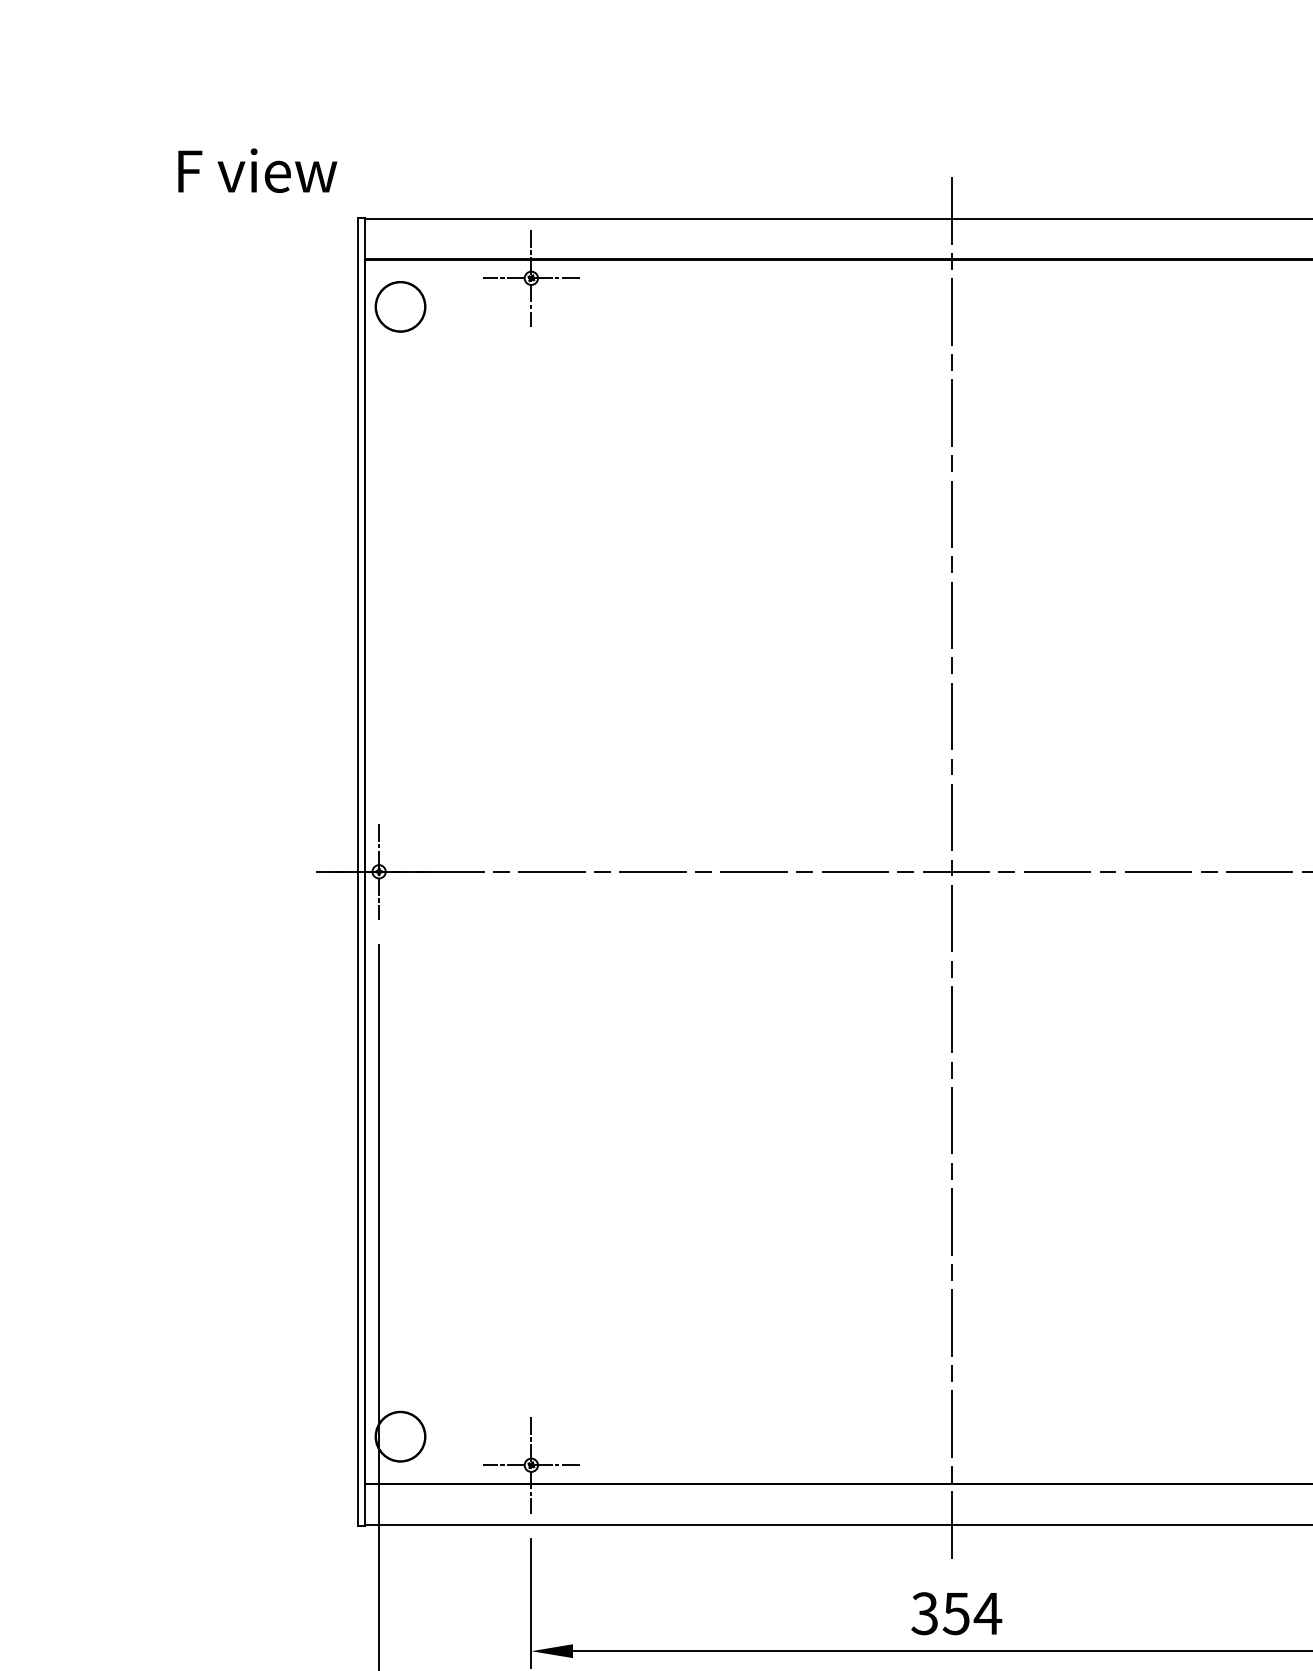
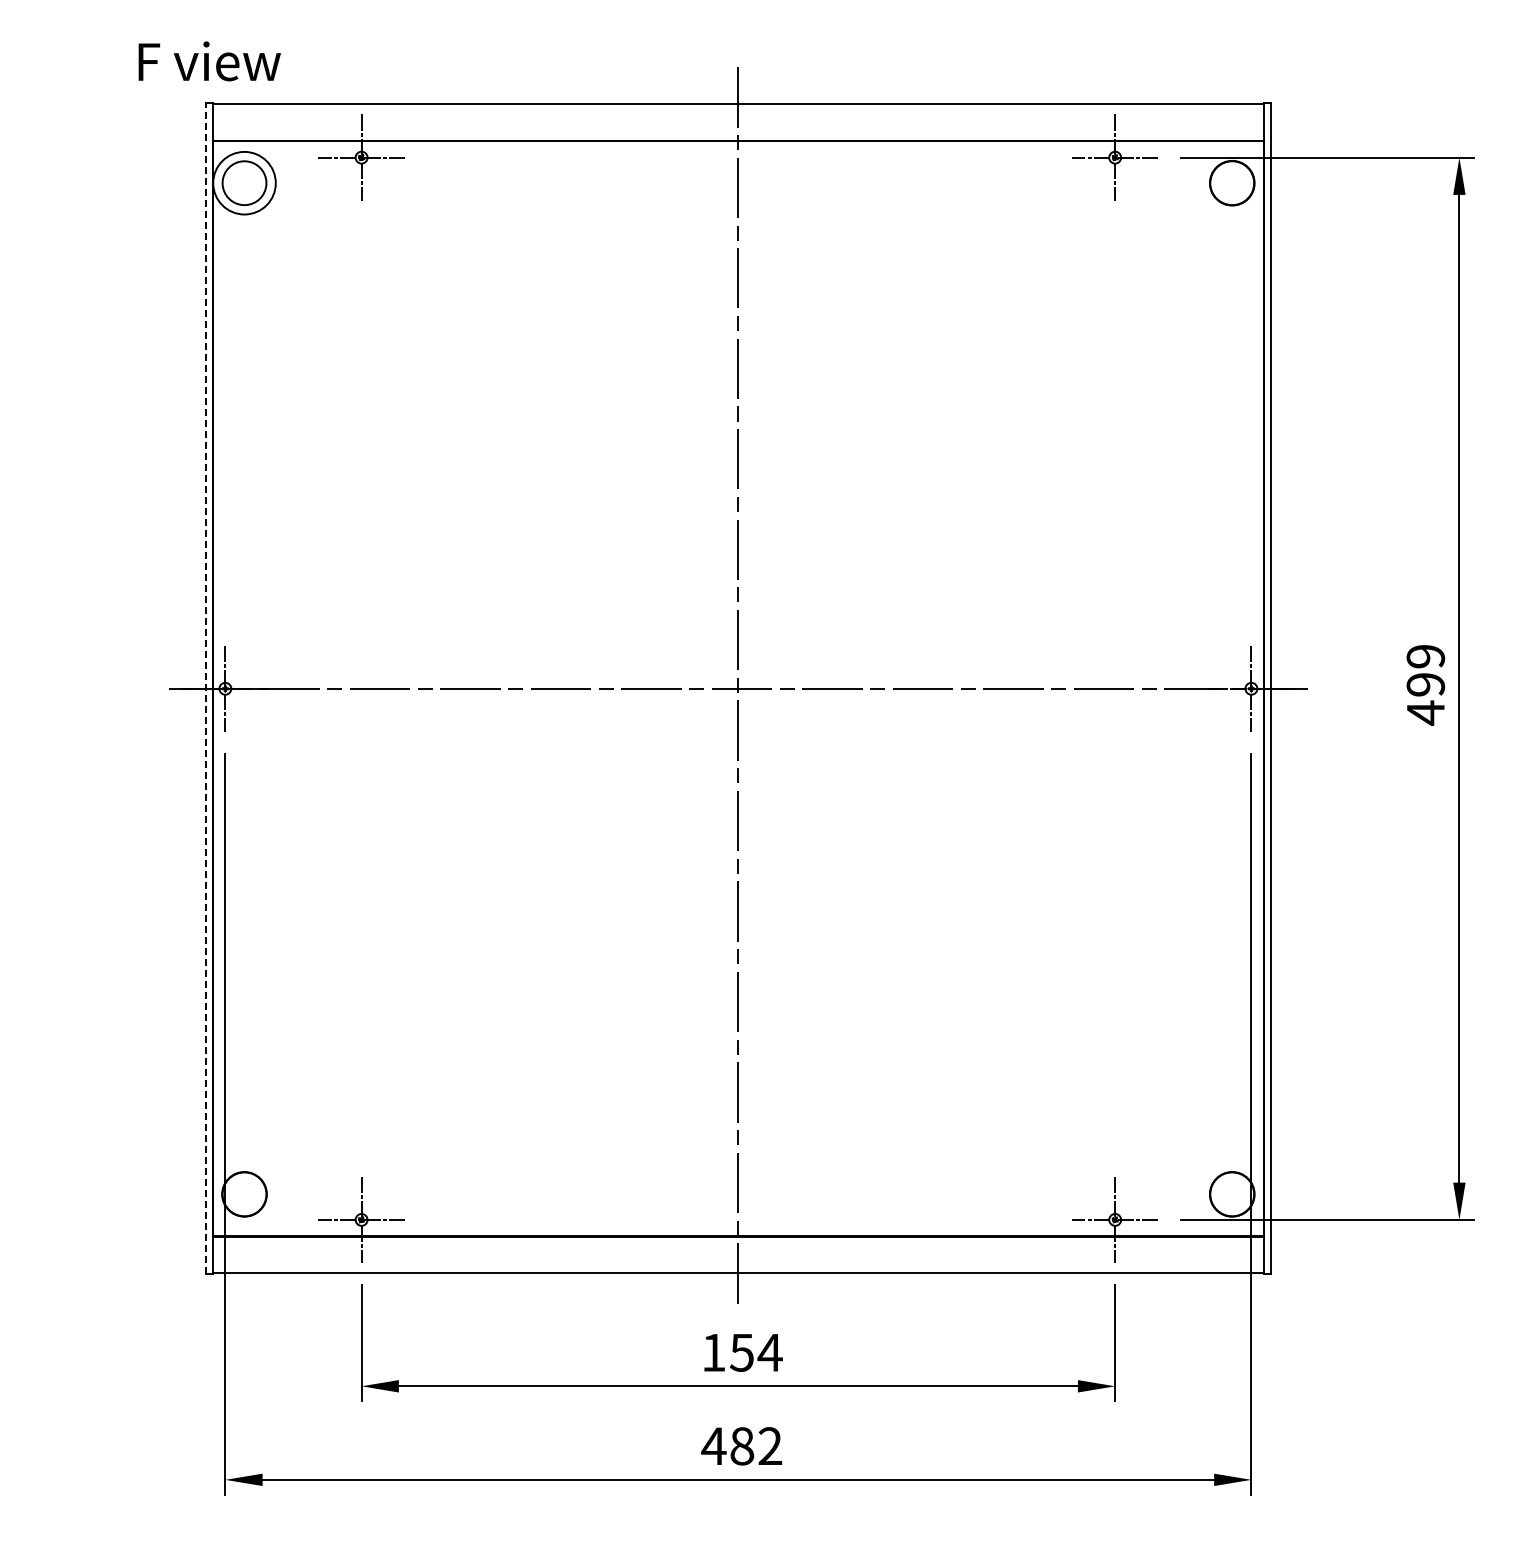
text: (257, 170) -> (209, 61), moved
circle: (400, 306) -> (244, 182), size x1.4
line: (358, 871) -> (206, 688), solid -> dashed
text: (924, 1613) -> (713, 1352), 354 -> 154

